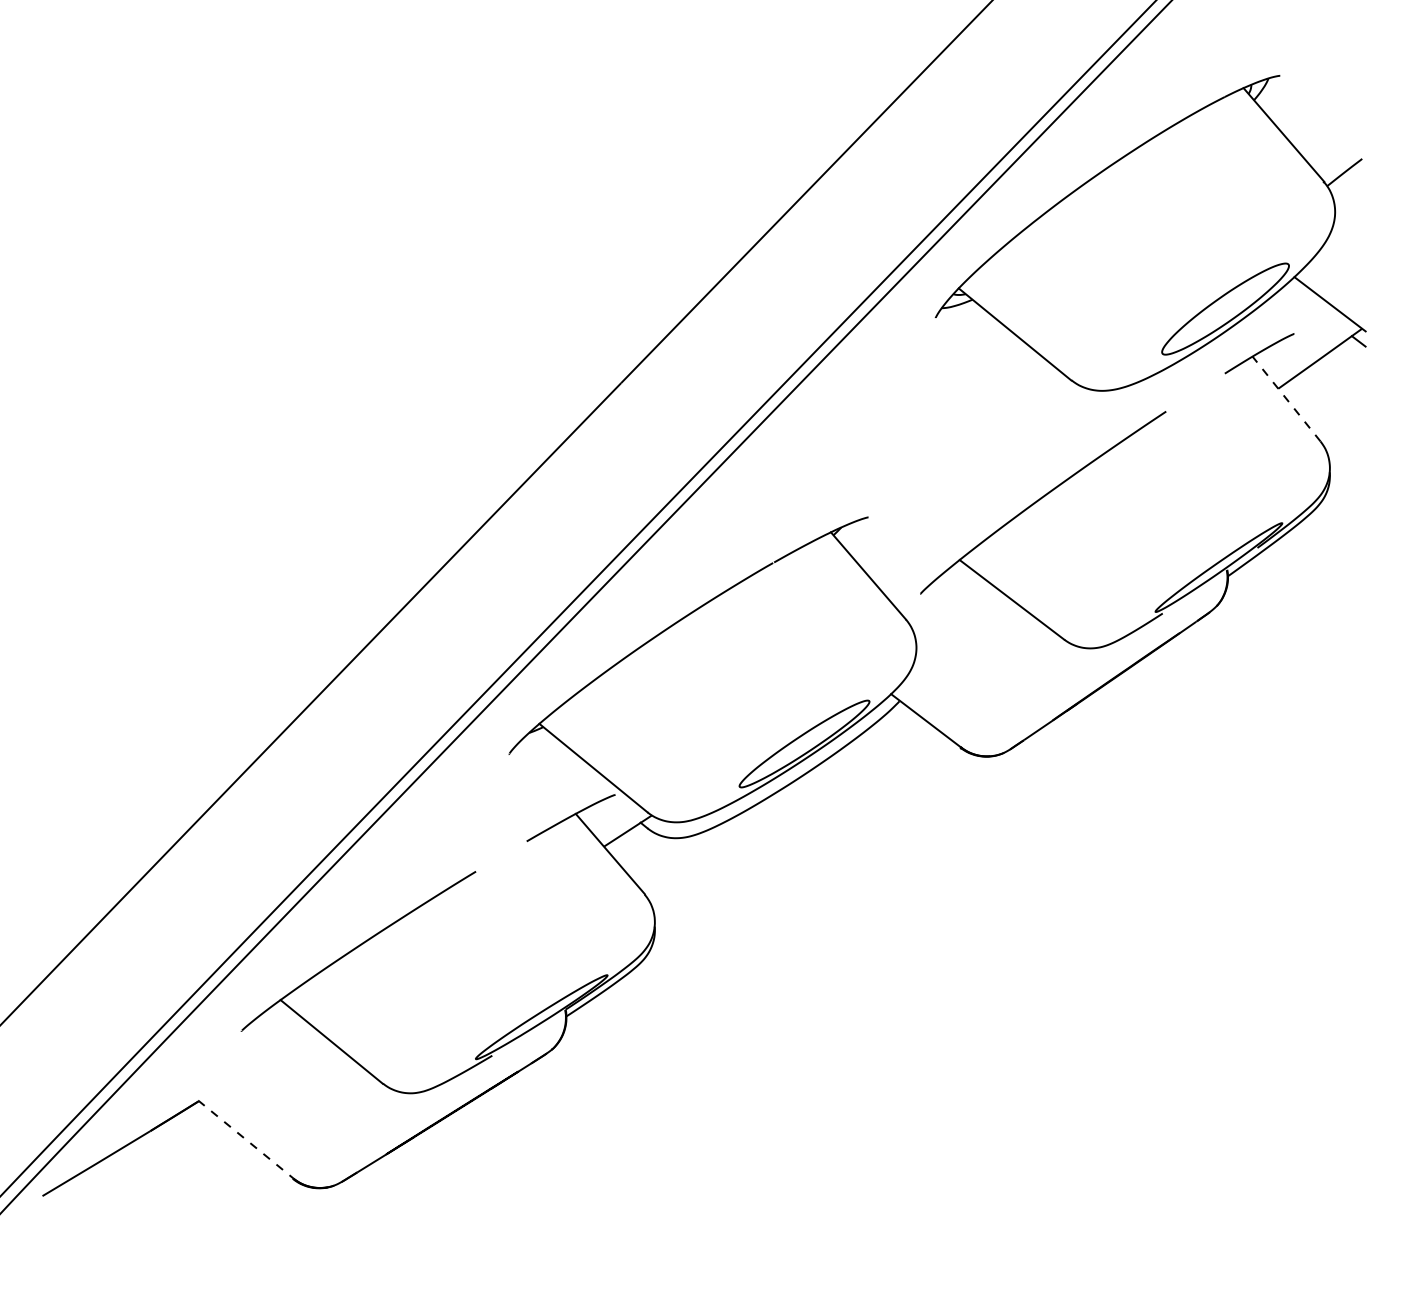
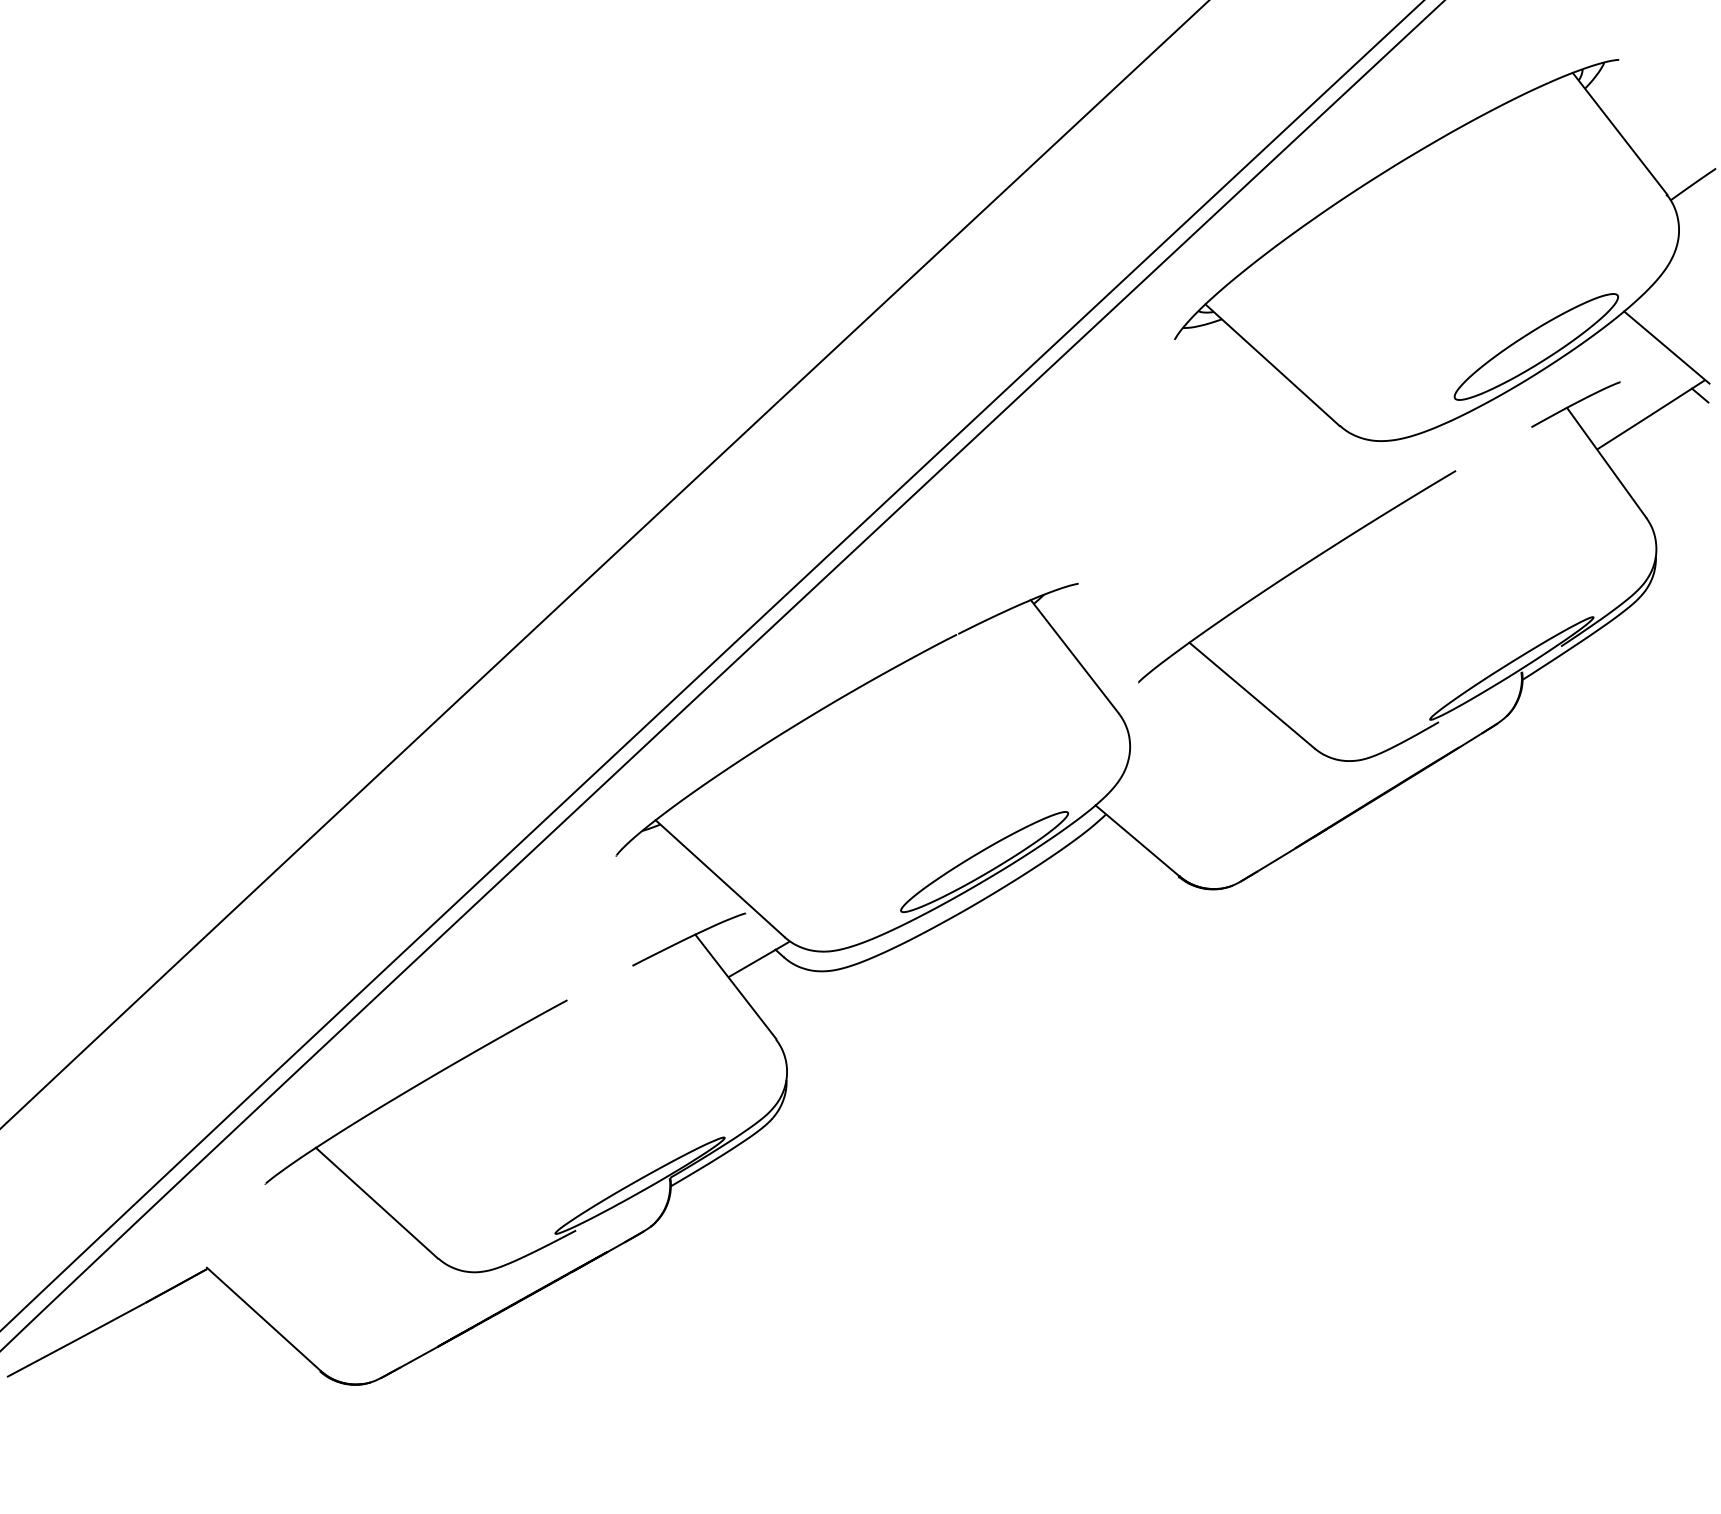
line: (1286, 398) -> (1606, 462), dashed -> solid
line: (245, 1139) -> (263, 1319), dashed -> solid

